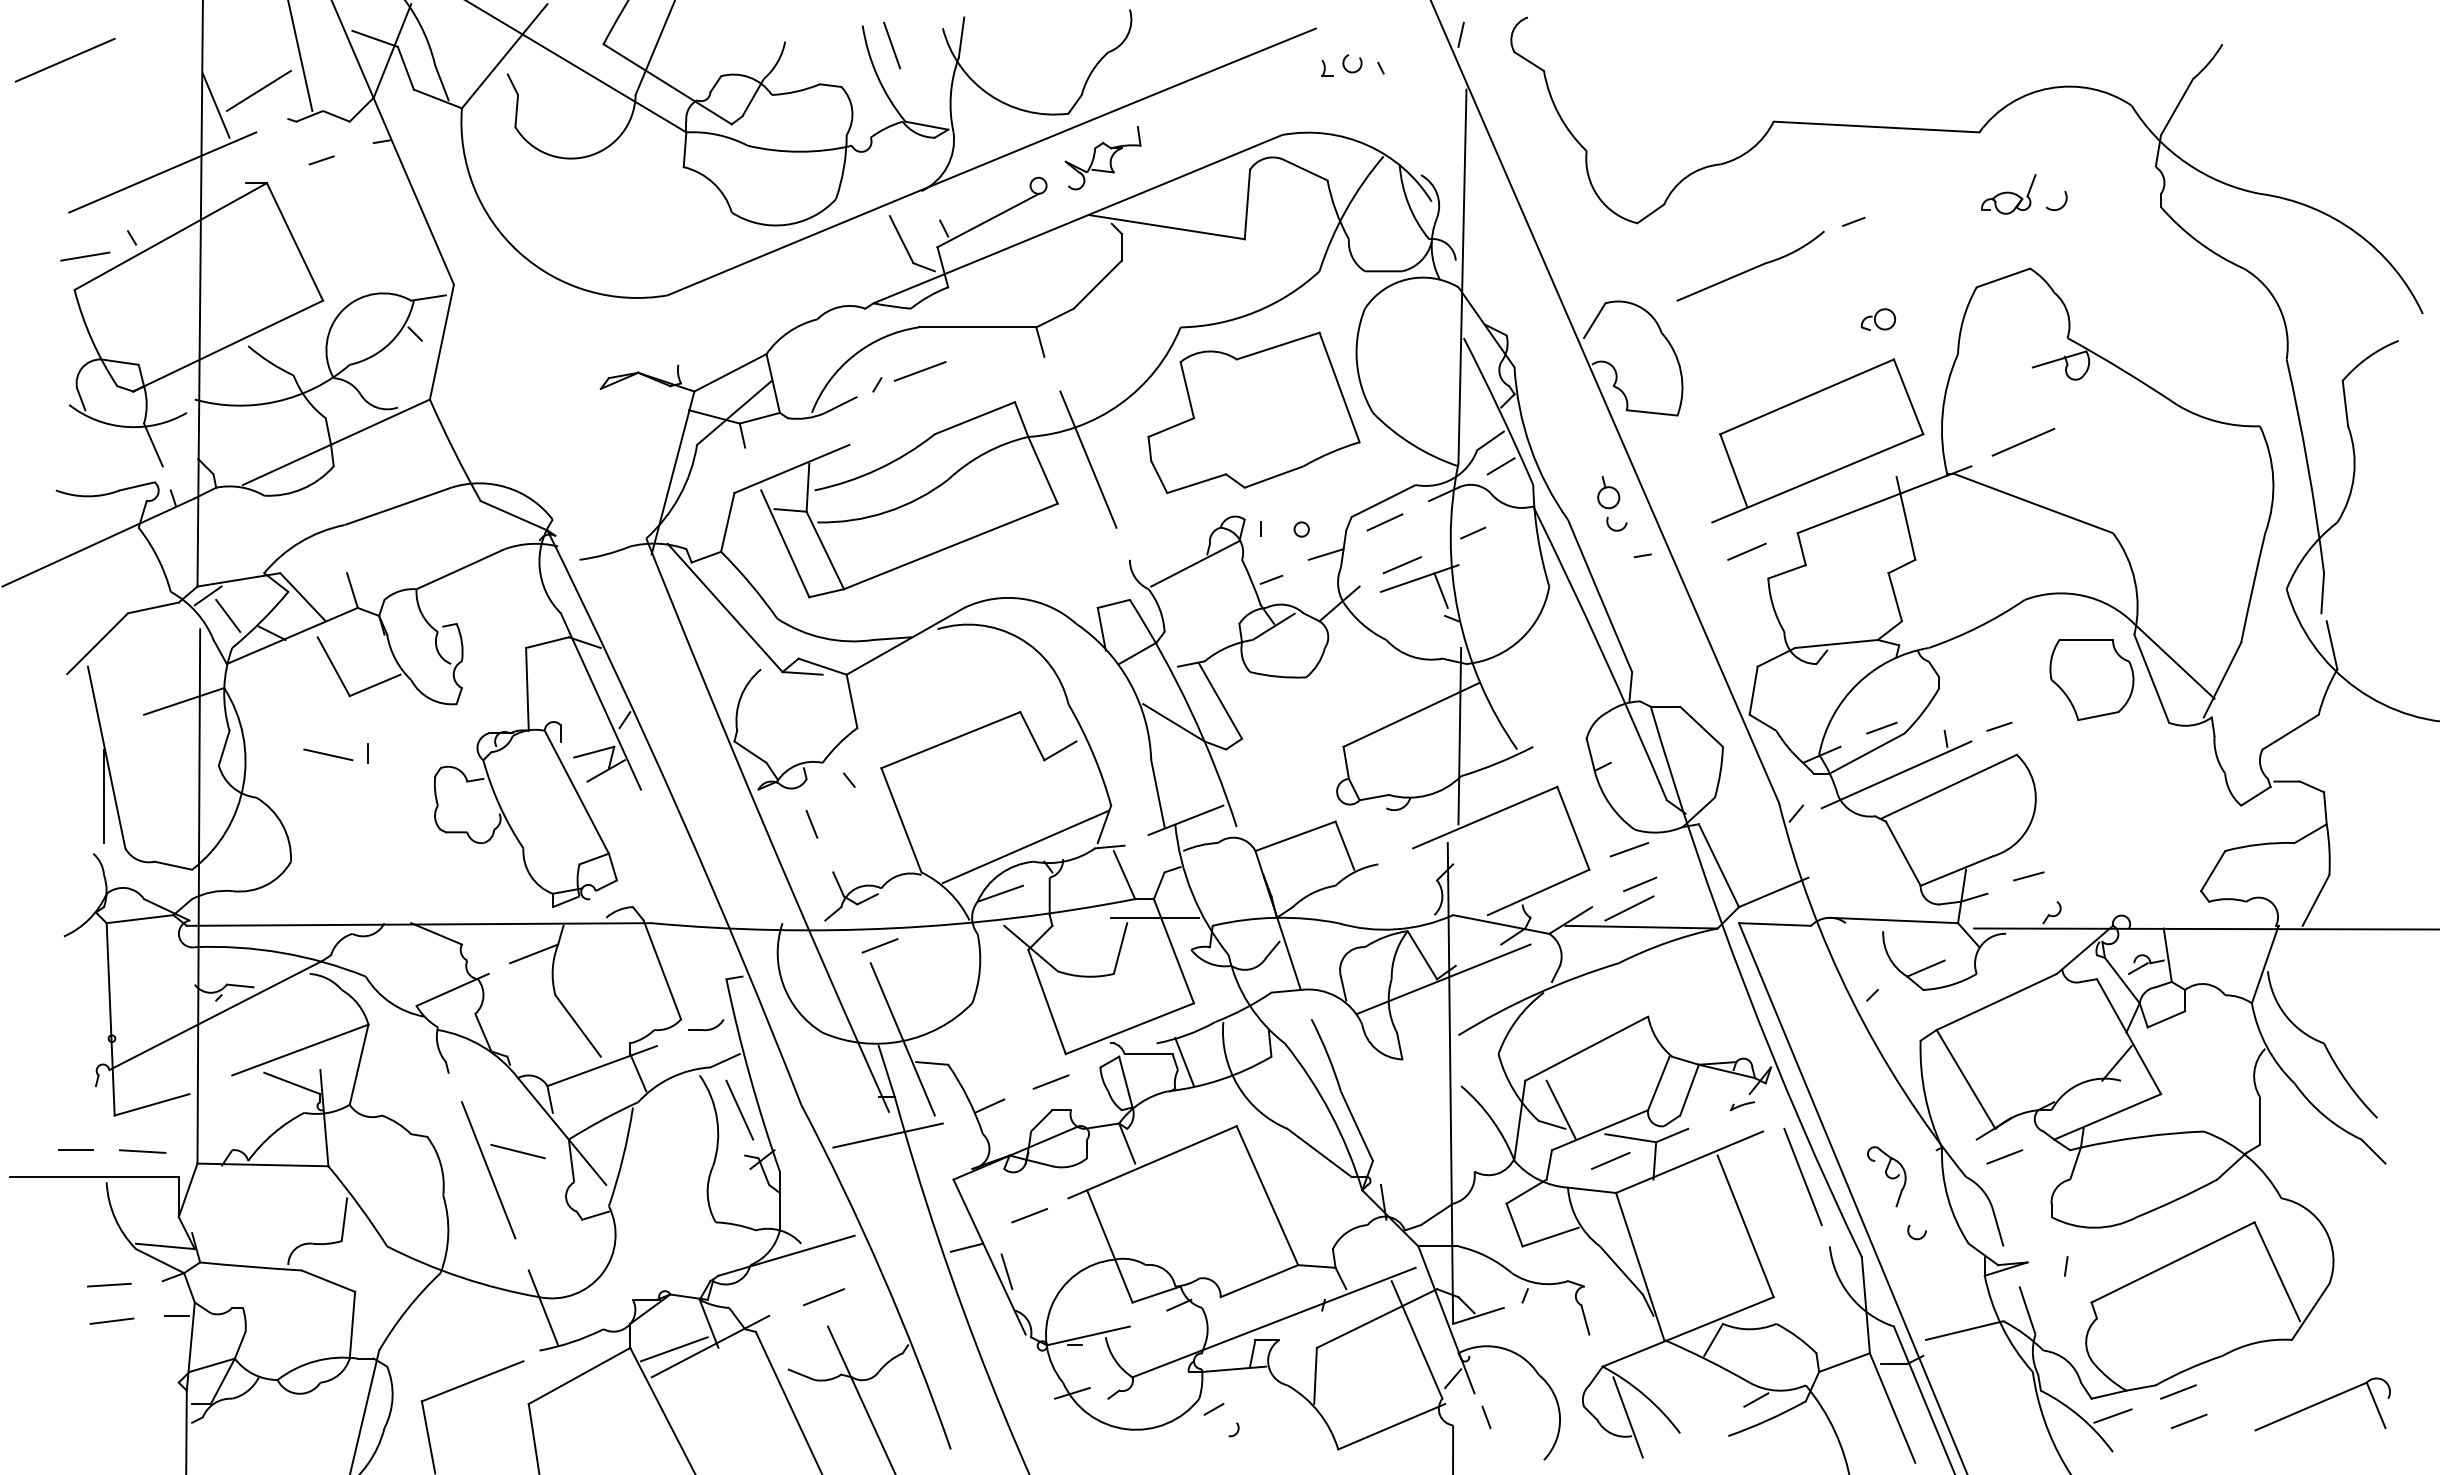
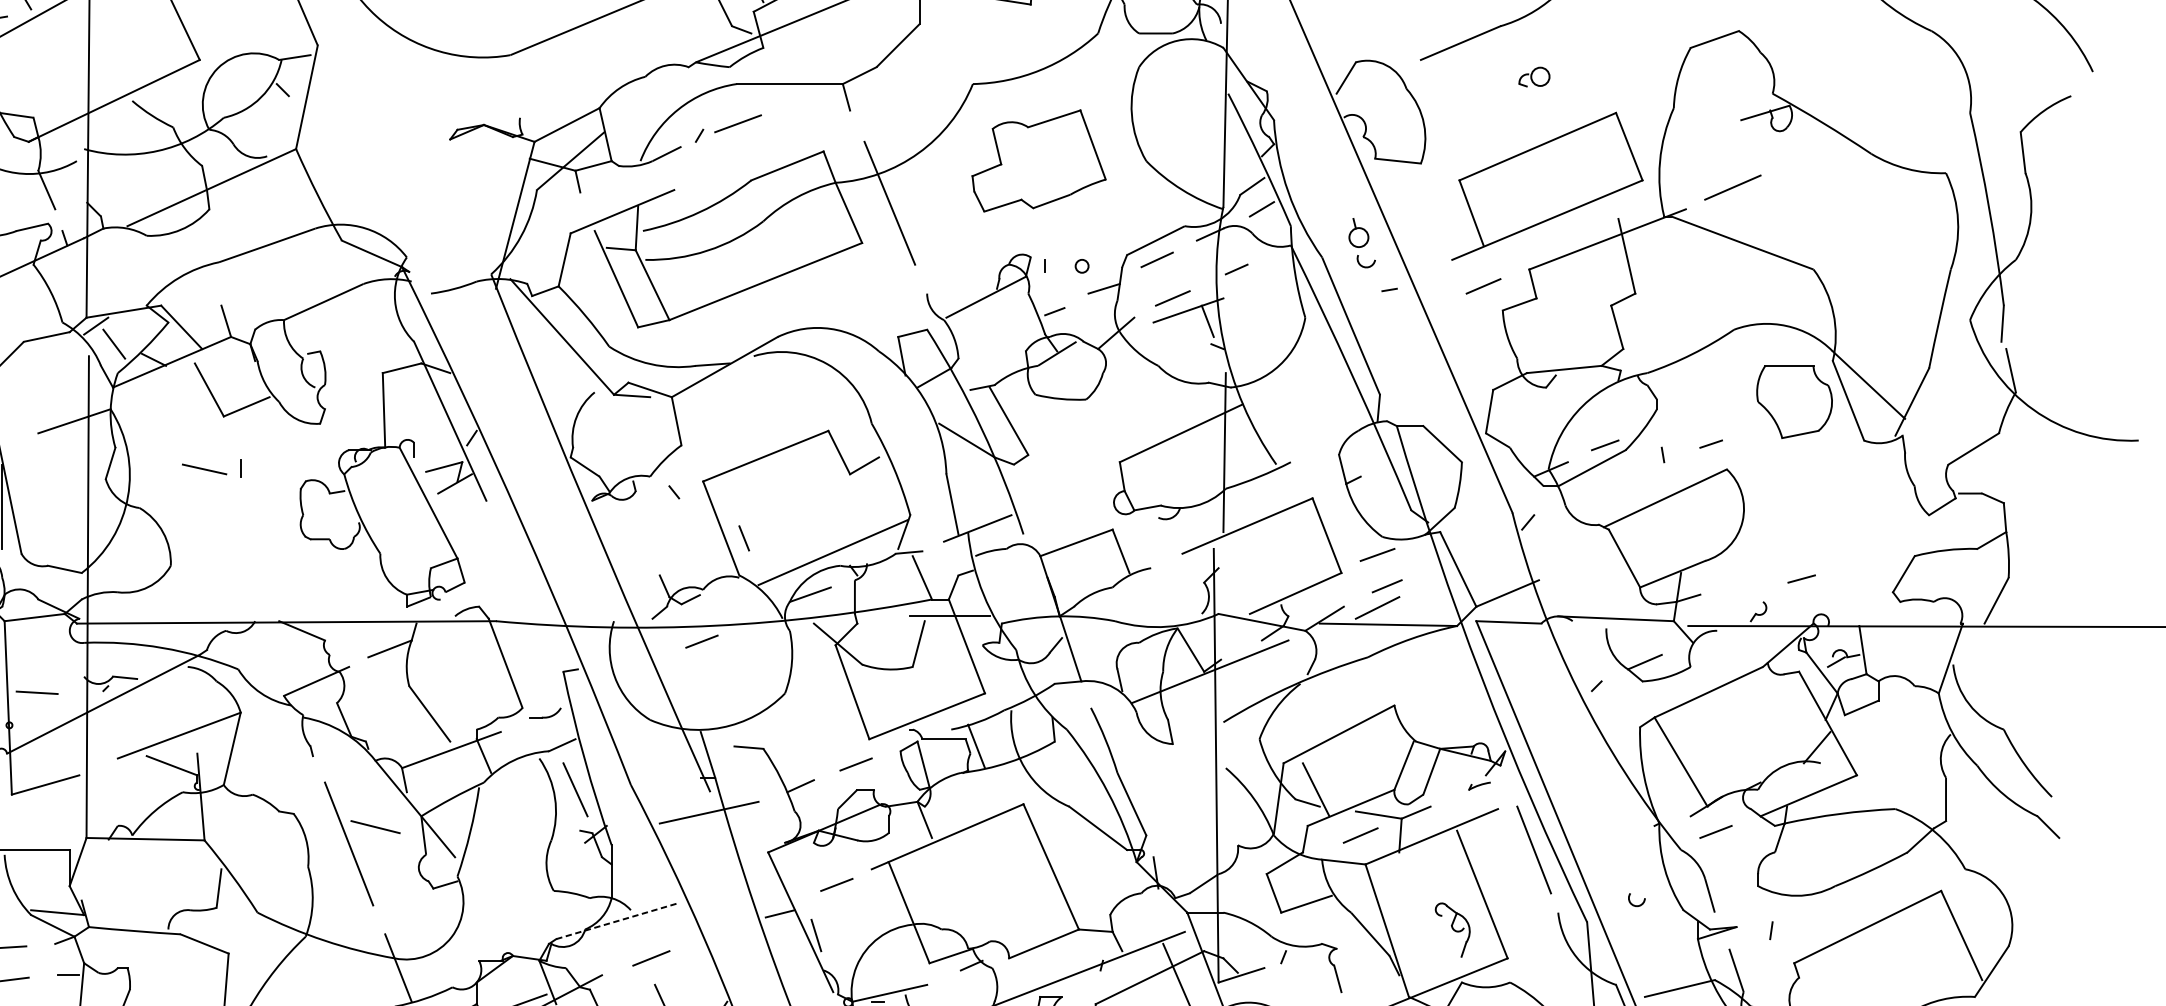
part: (1878, 319) -> (1534, 76), moved
part: (1253, 412) -> (1038, 160), size x0.7
line: (1896, 774) -> (1618, 487), removed
line: (811, 824) -> (743, 538), moved
line: (2028, 876) -> (1801, 579), moved
line: (902, 1039) -> (722, 726), removed
line: (142, 1151) -> (36, 692), moved
part: (1886, 1176) -> (1452, 929), moved
line: (787, 1255) -> (618, 920), solid -> dashed

